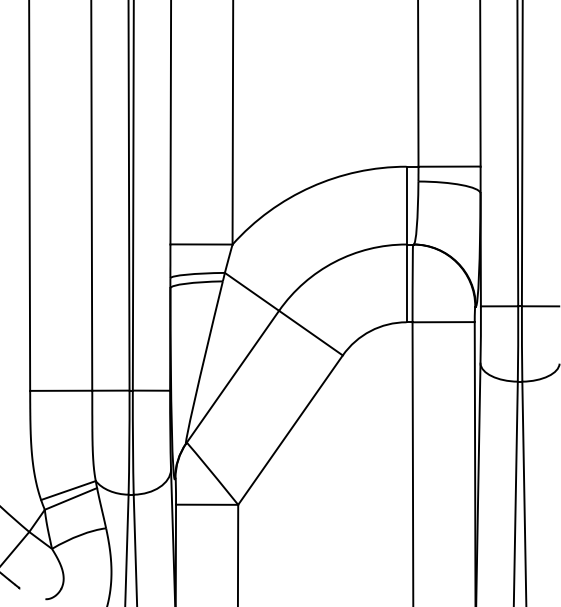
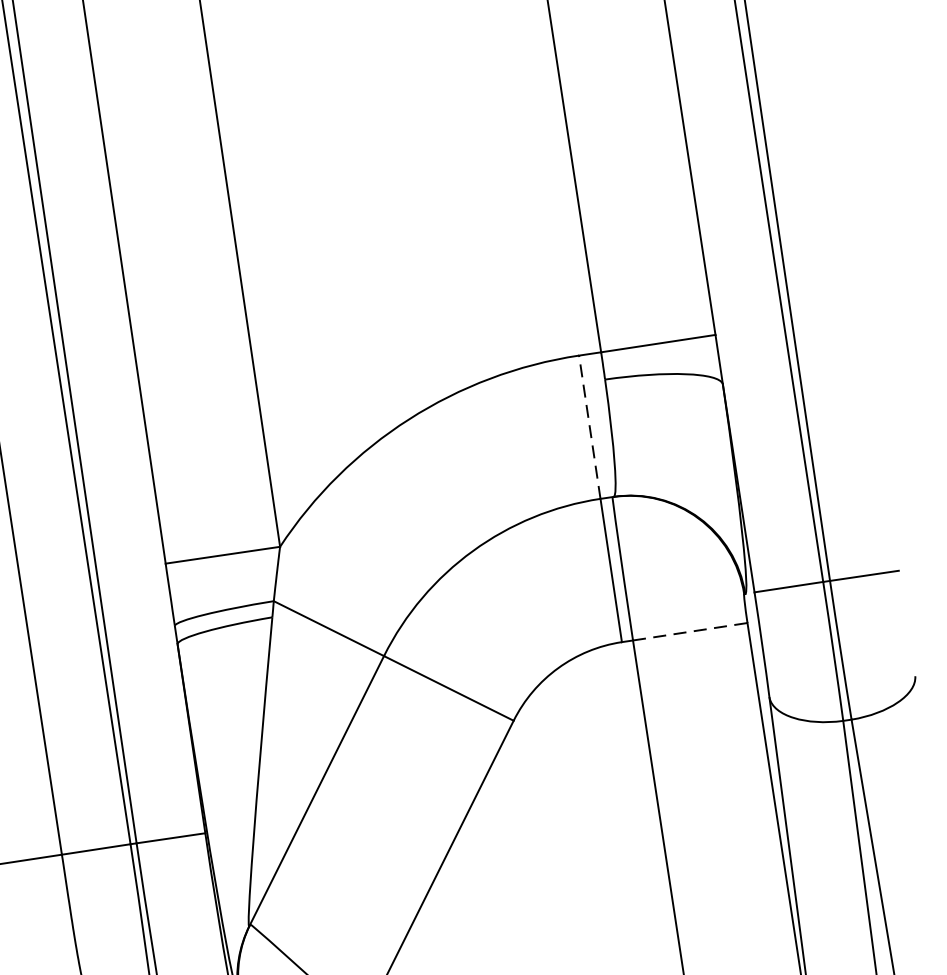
line: (406, 205) -> (589, 427), solid -> dashed
line: (444, 322) -> (691, 632), solid -> dashed

